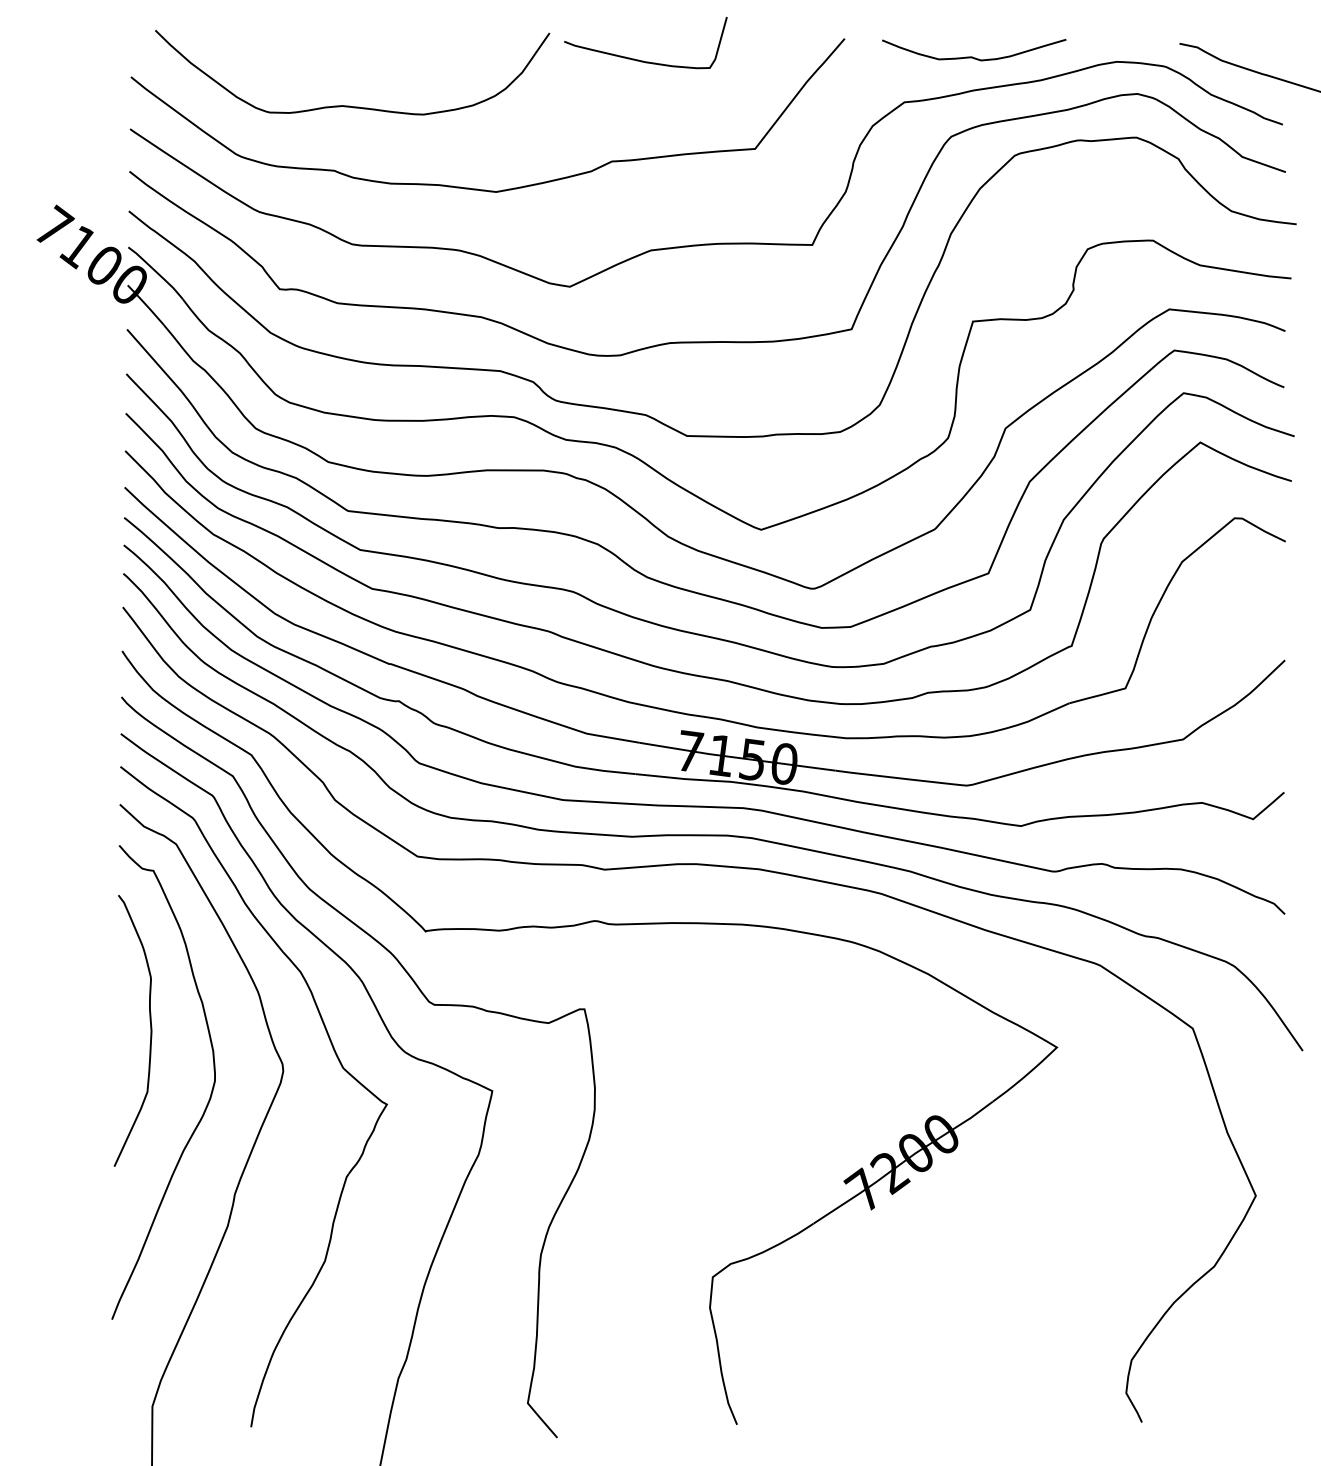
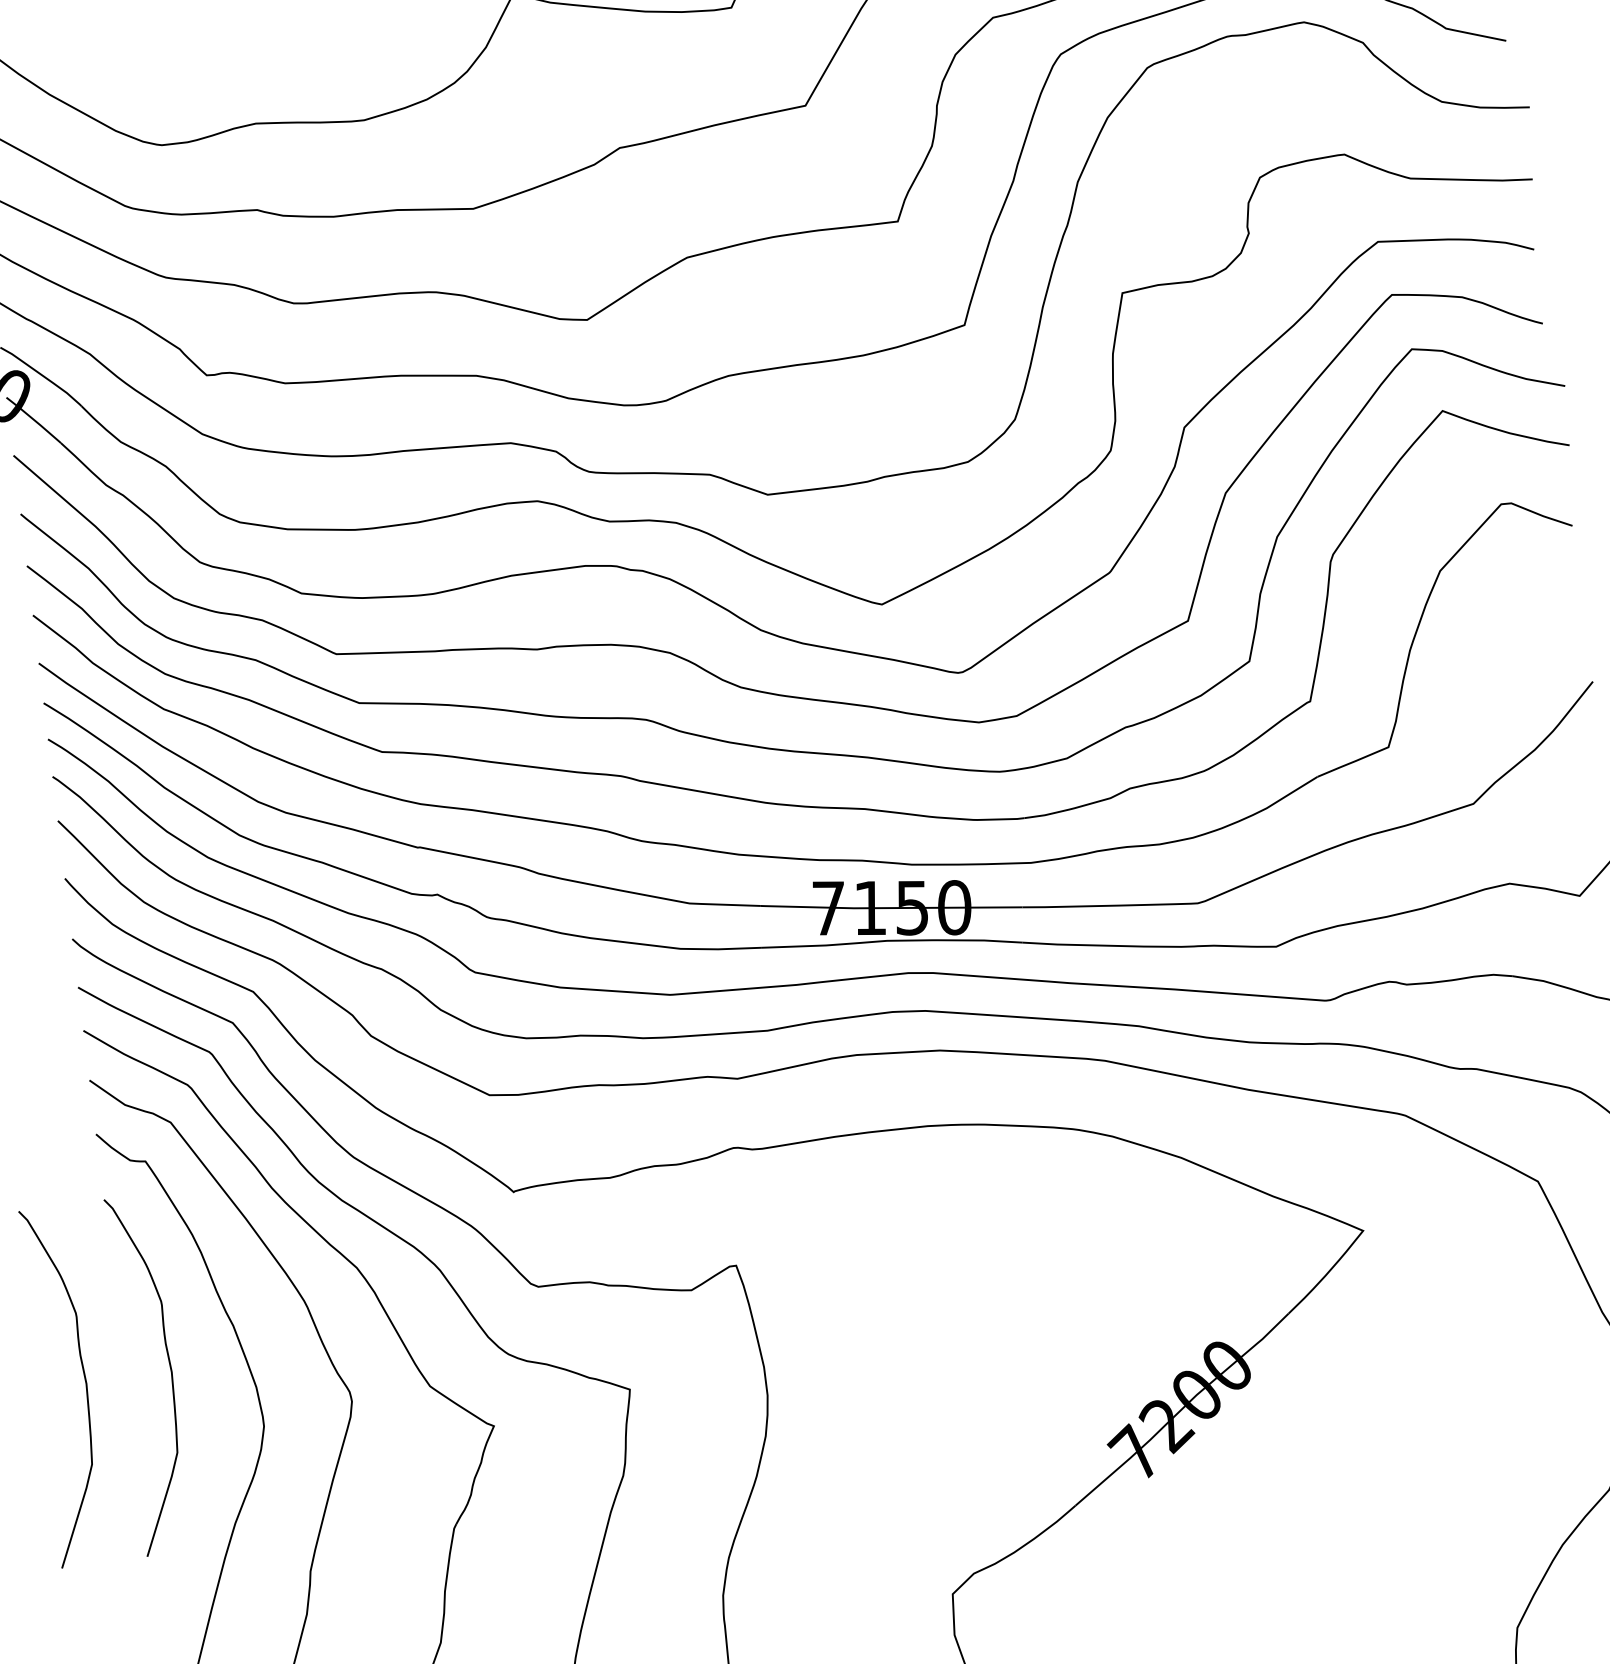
curve: (85, 1030) -> (85, 1383), added

